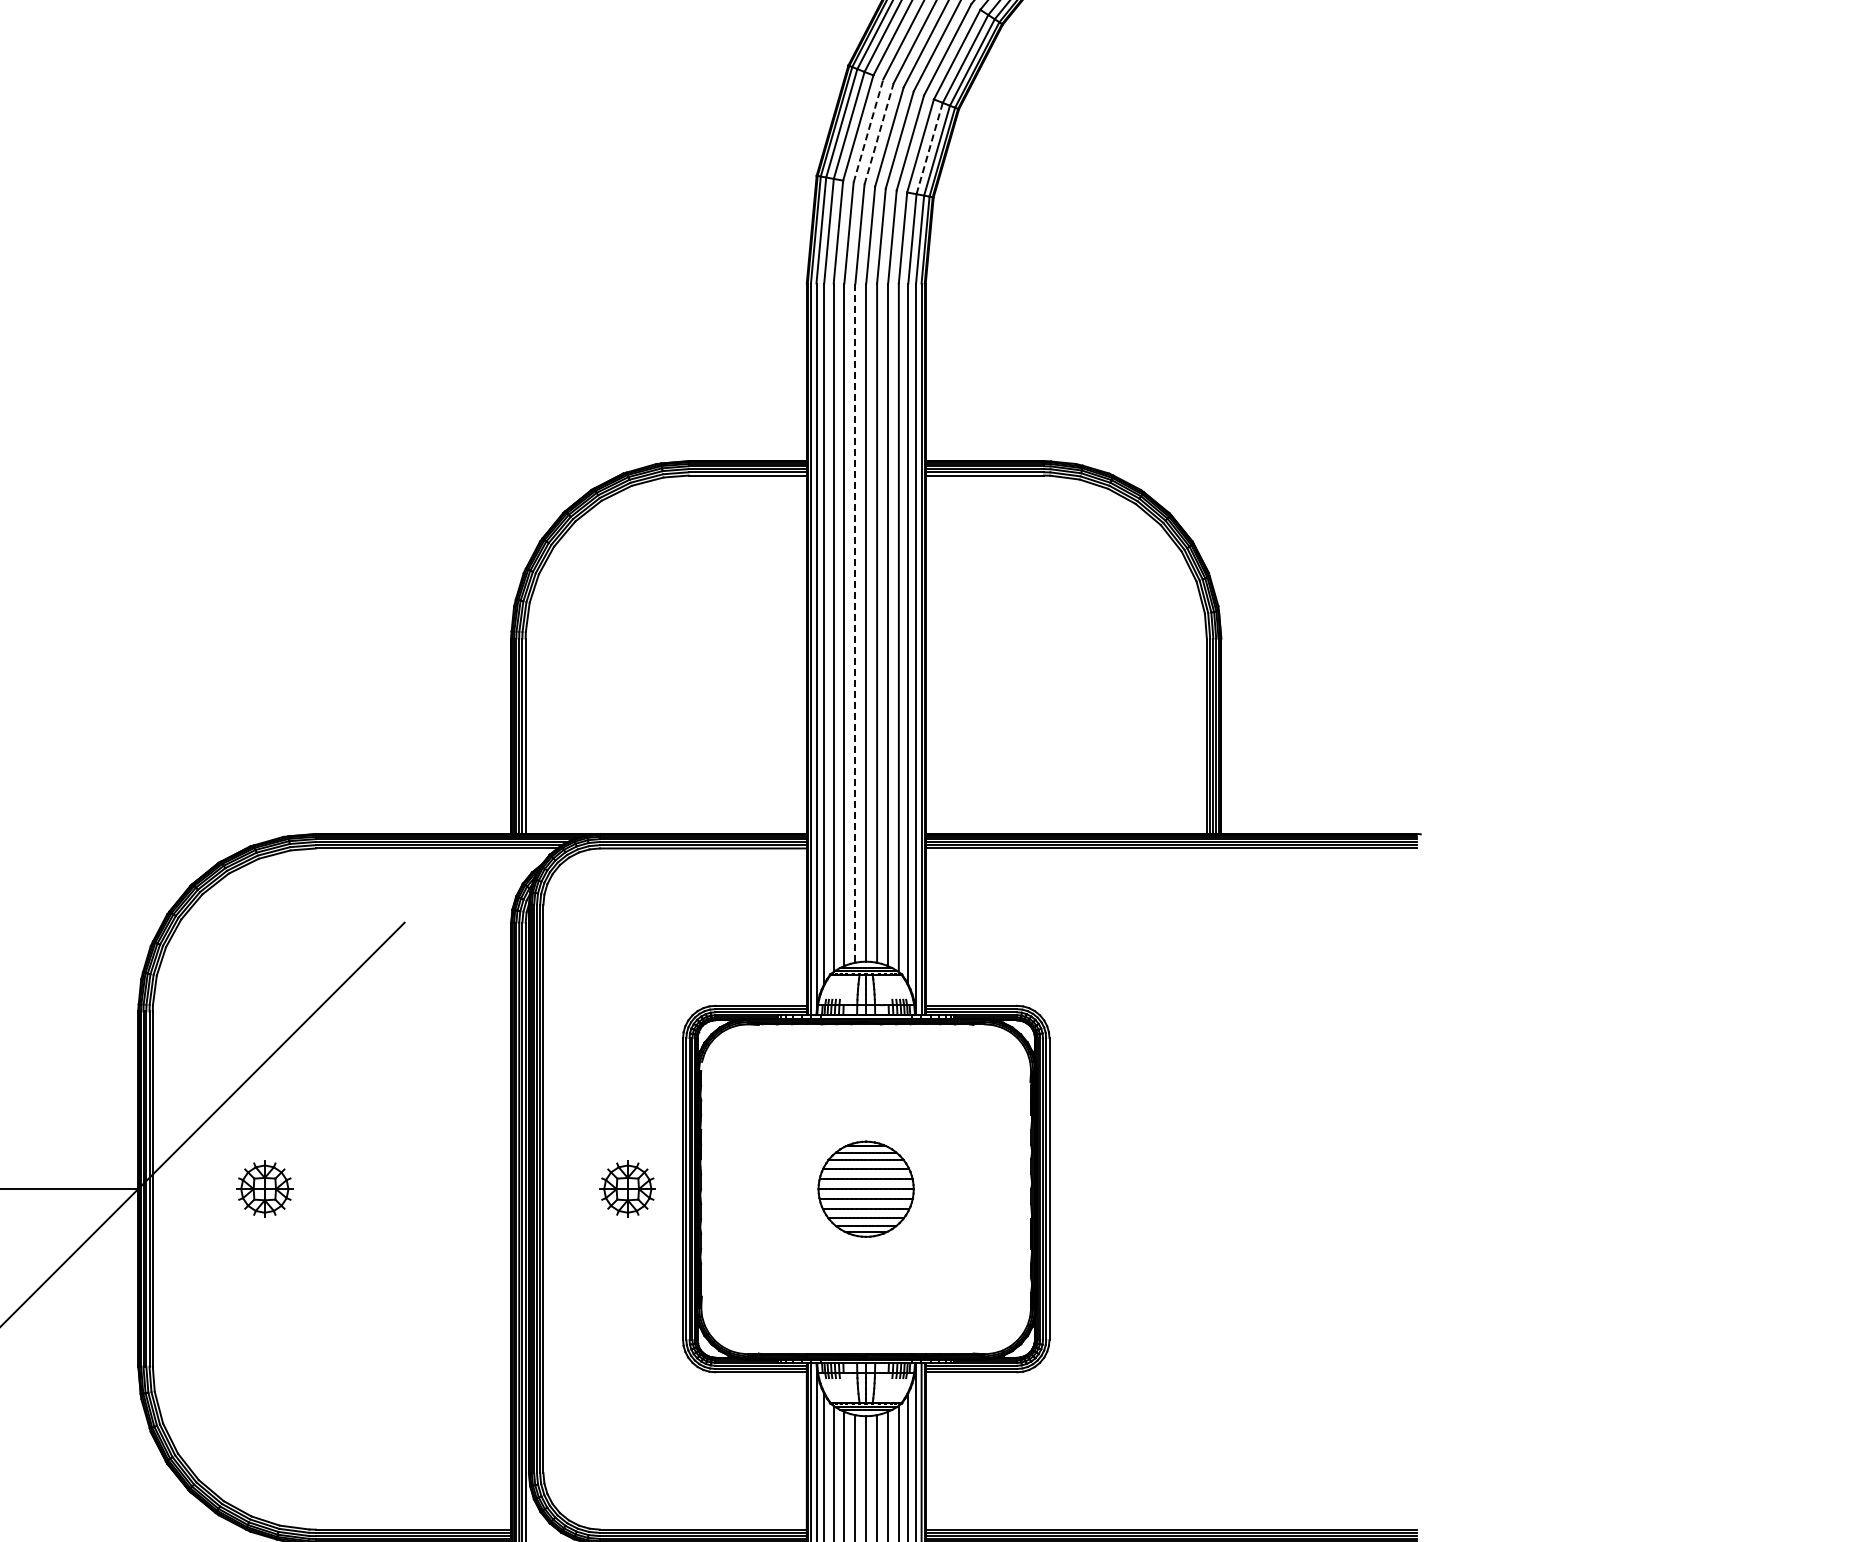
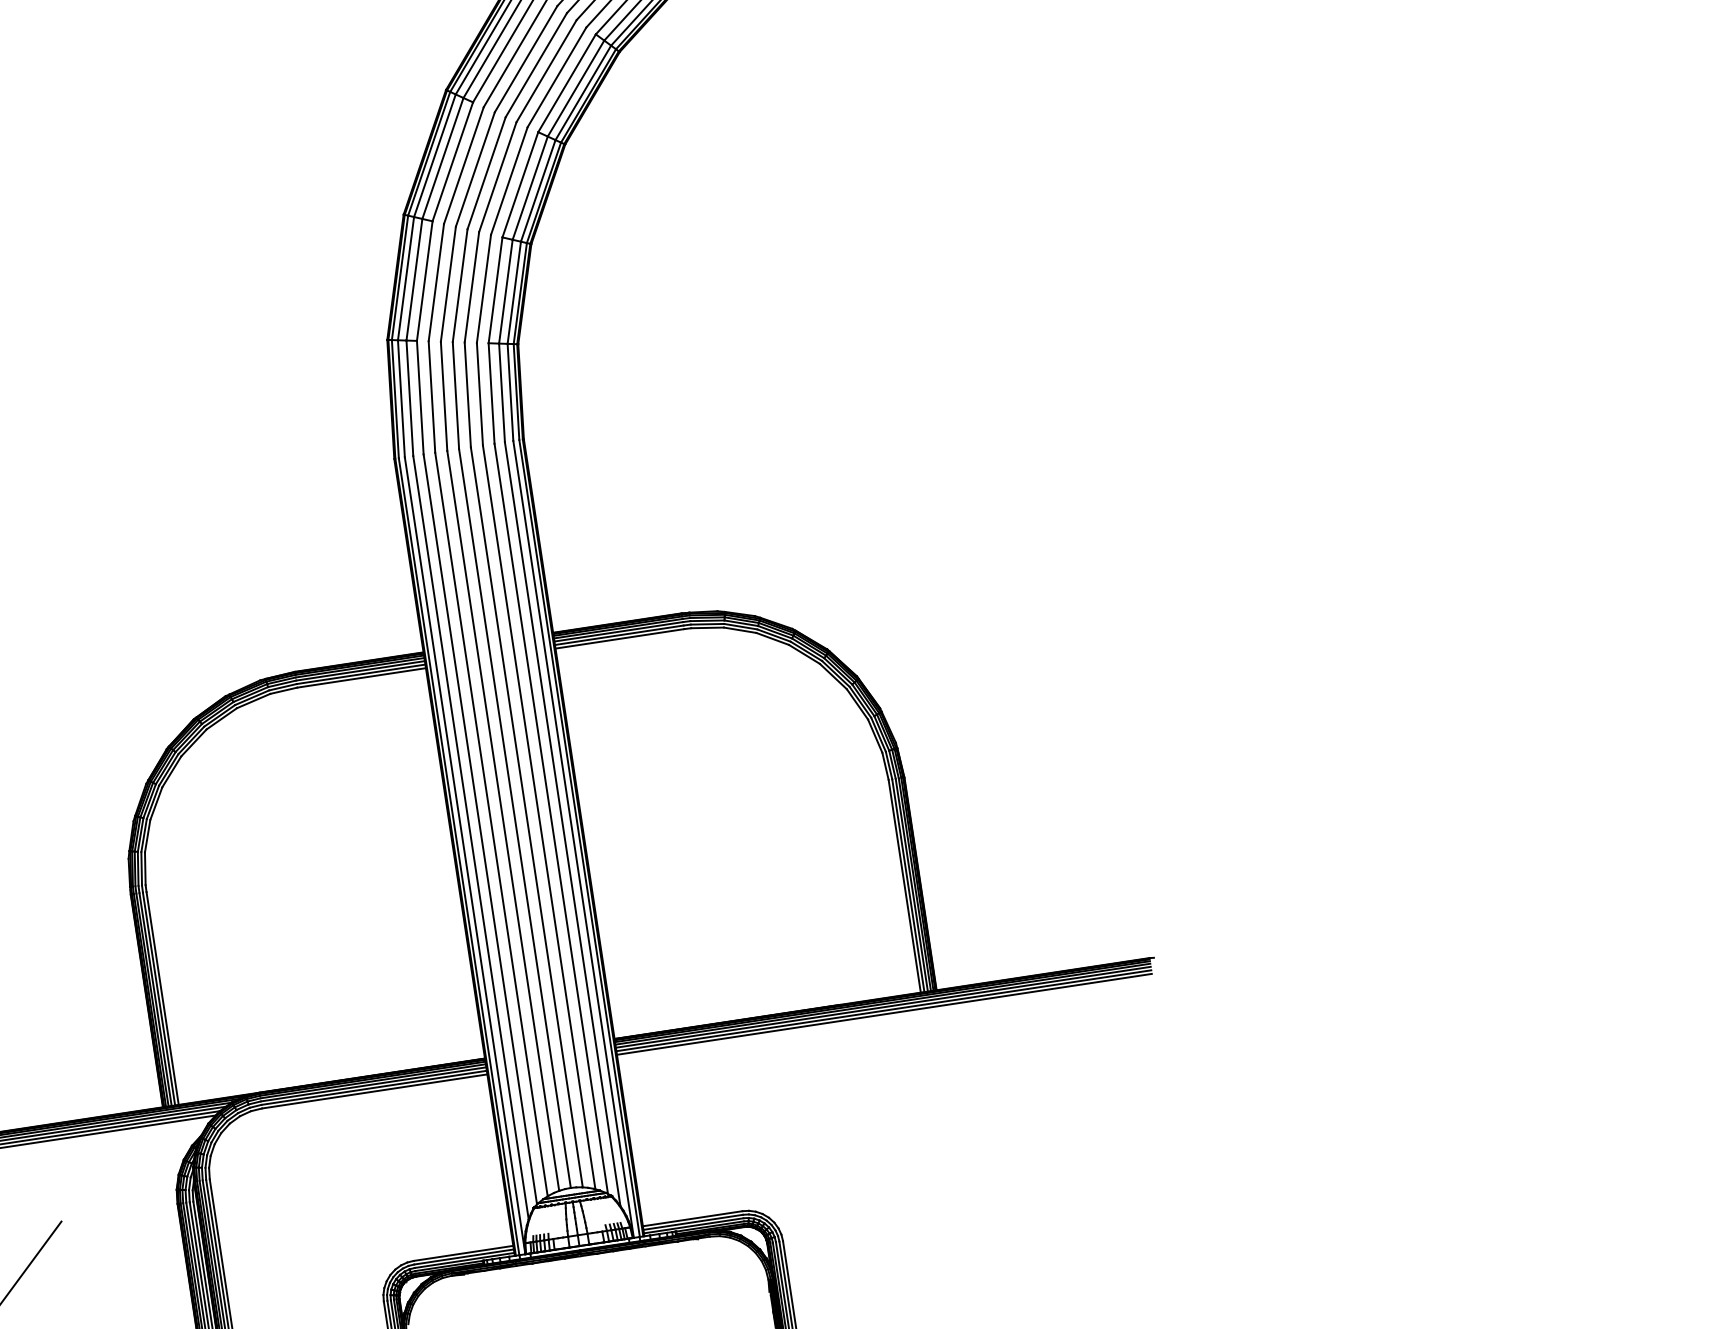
line: (868, 130) -> (436, 282), dashed -> solid
line: (879, 134) -> (448, 284), dashed -> solid
line: (929, 148) -> (505, 291), dashed -> solid
line: (855, 623) -> (503, 821), dashed -> solid

